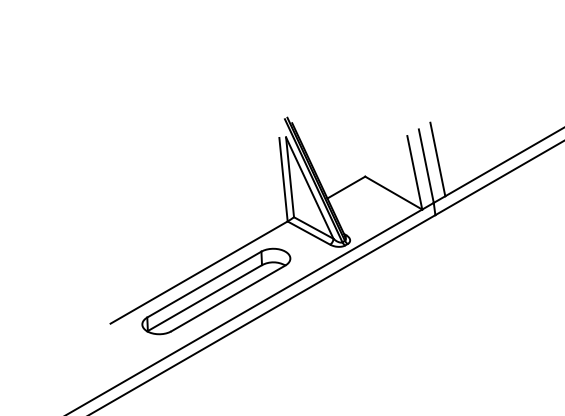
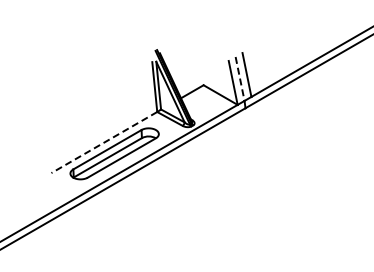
line: (426, 167) -> (240, 79), solid -> dashed
line: (197, 272) -> (103, 142), solid -> dashed

